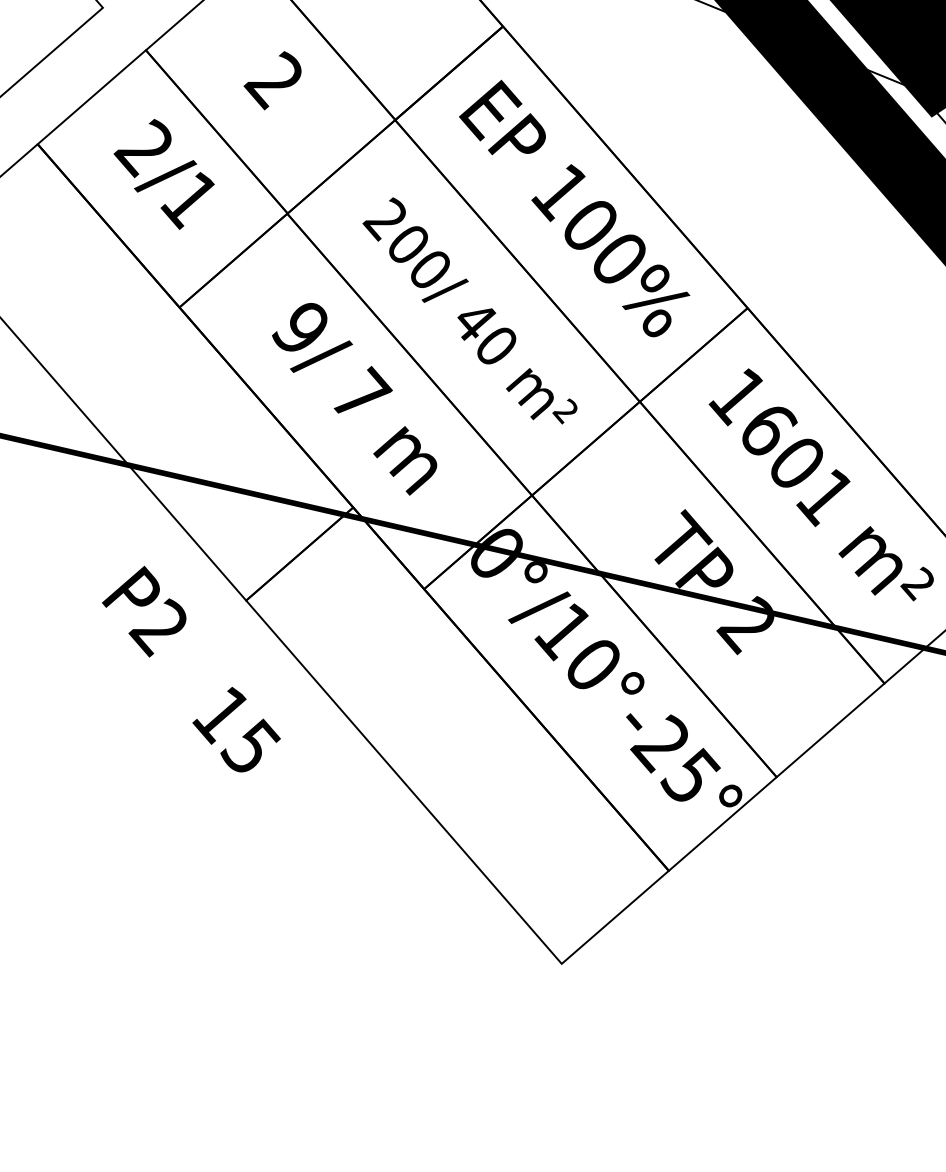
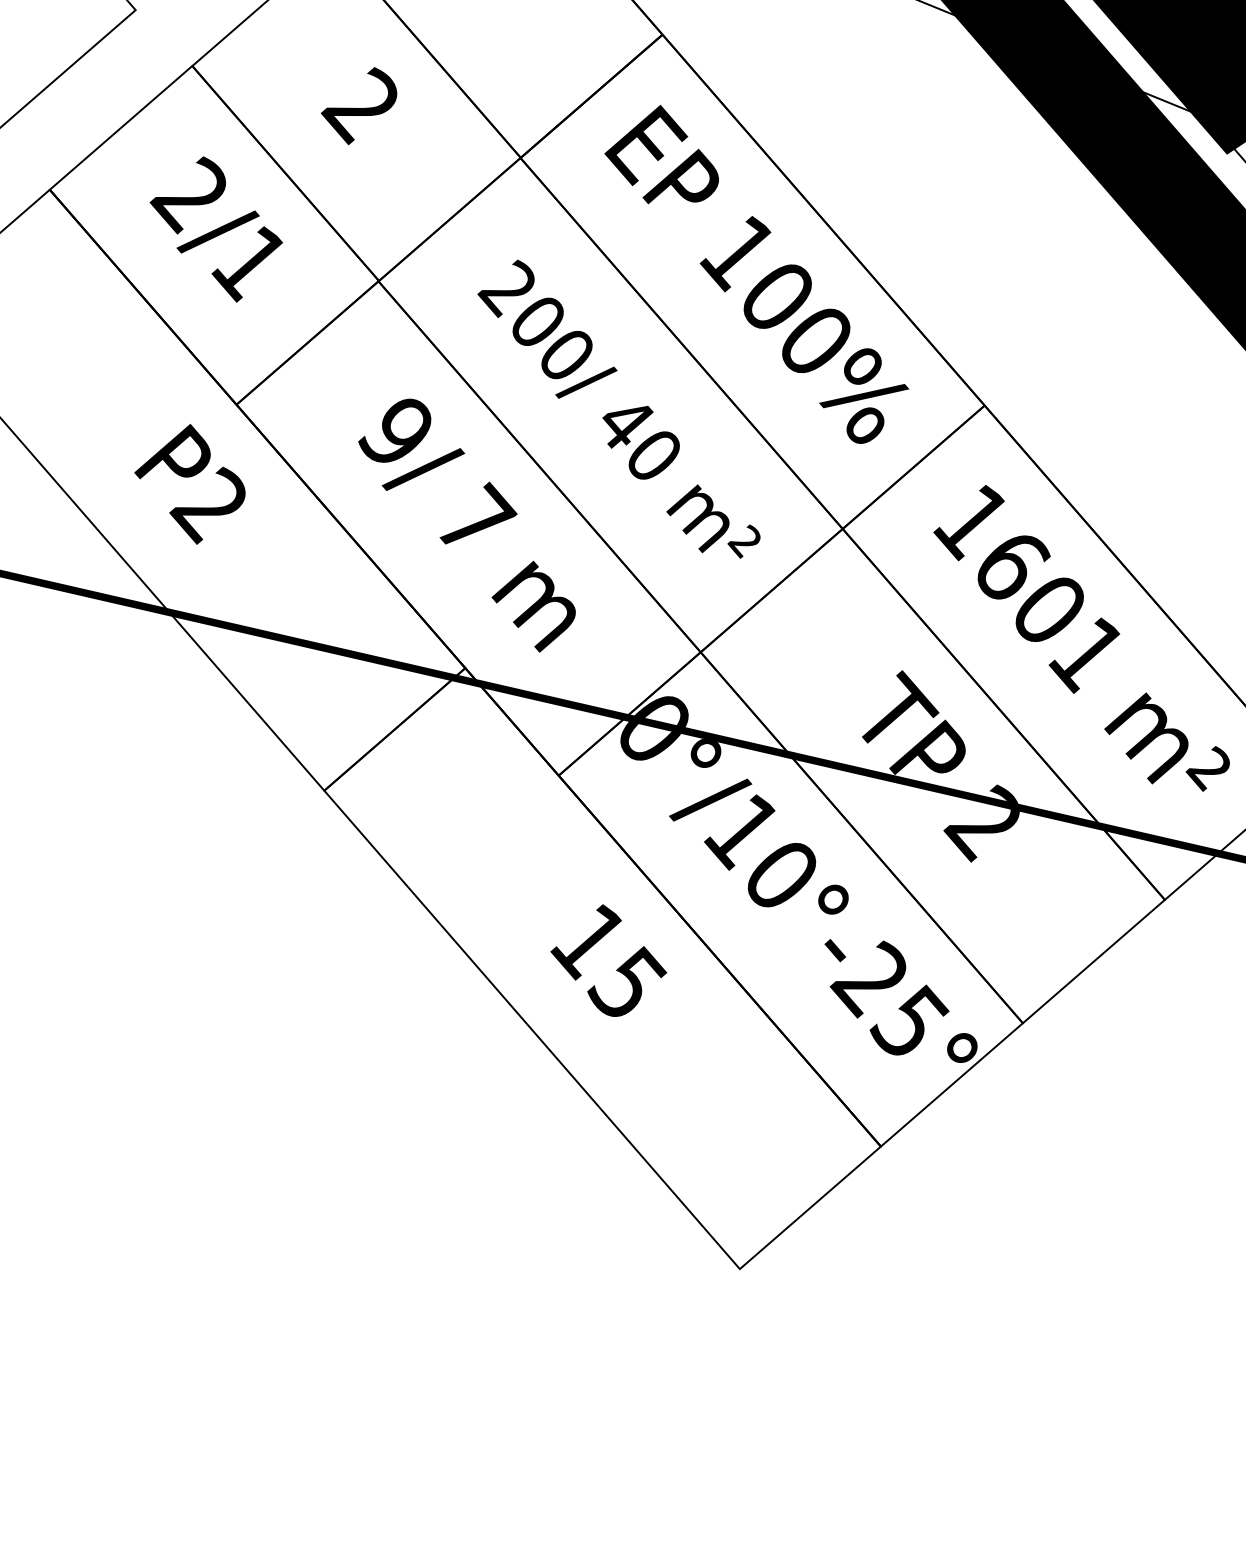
text: (143, 611) -> (189, 484), moved
text: (236, 729) -> (608, 960), moved

